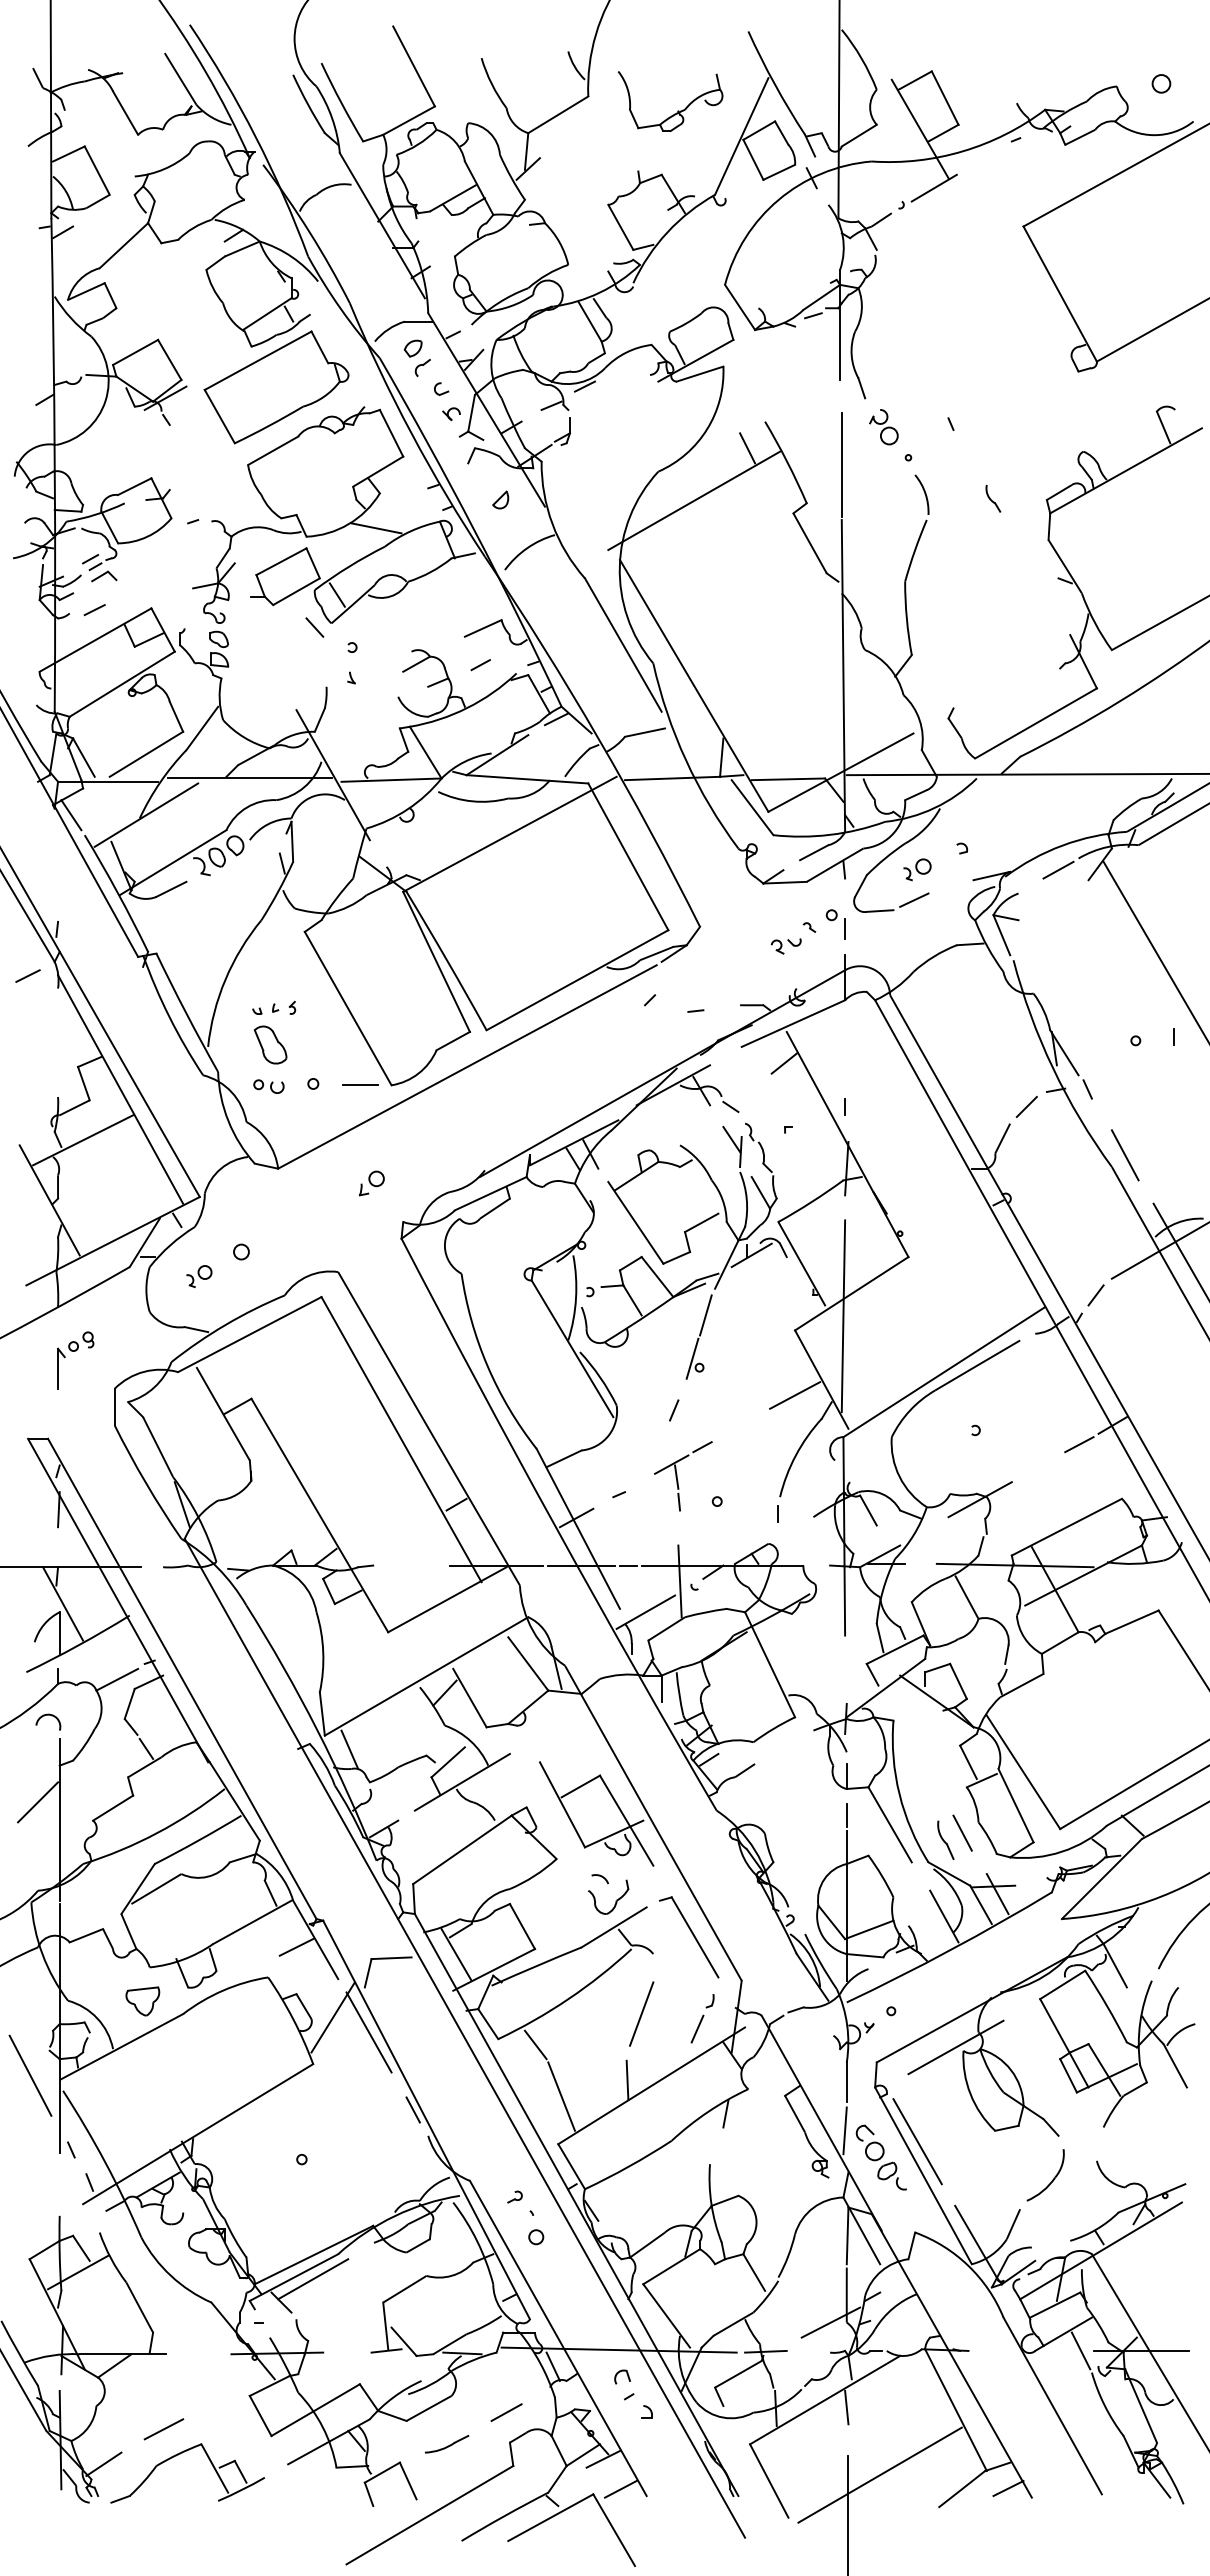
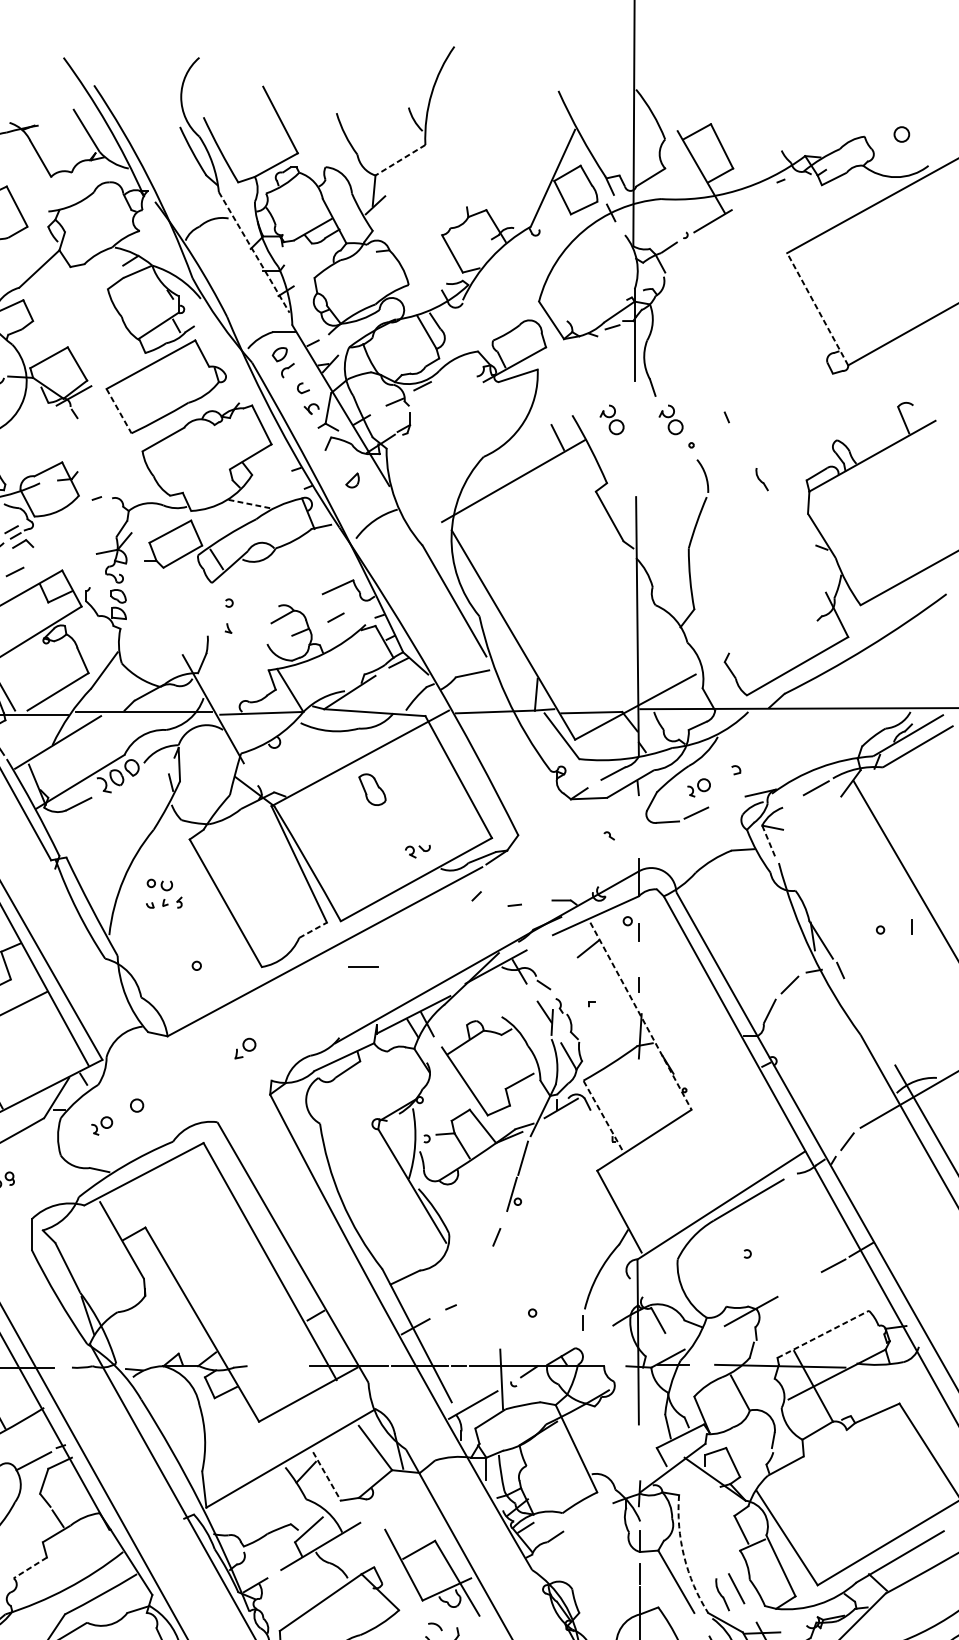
part: (677, 110) -> (499, 156), removed
line: (557, 115) -> (399, 160), solid -> dashed
line: (382, 226) -> (254, 253), solid -> dashed
line: (1060, 294) -> (817, 309), solid -> dashed
line: (219, 416) -> (118, 411), solid -> dashed
part: (812, 427) -> (611, 420), added
line: (841, 464) -> (635, 450), removed
line: (376, 528) -> (249, 504), solid -> dashed
line: (314, 627) -> (197, 586), removed
part: (835, 924) -> (630, 928), moved
line: (1001, 935) -> (768, 842), solid -> dashed
part: (785, 946) -> (417, 851), moved
line: (453, 1040) -> (313, 929), solid -> dashed
part: (270, 1044) -> (372, 789), moved
line: (360, 1084) -> (363, 966), moved
part: (268, 1086) -> (159, 884), moved
line: (847, 1144) -> (640, 1016), solid -> dashed
line: (1125, 1155) -> (871, 1025), removed
line: (801, 1263) -> (602, 1115), solid -> dashed
line: (843, 1316) -> (637, 1159), removed
line: (795, 1395) -> (597, 1224), removed
part: (683, 1476) -> (504, 1292), removed
line: (1066, 1527) -> (822, 1334), solid -> dashed
line: (469, 1698) -> (326, 1476), solid -> dashed
line: (349, 1749) -> (226, 1519), removed
arc: (899, 1794) -> (684, 1556), solid -> dashed
line: (113, 1808) -> (30, 1568), solid -> dashed

